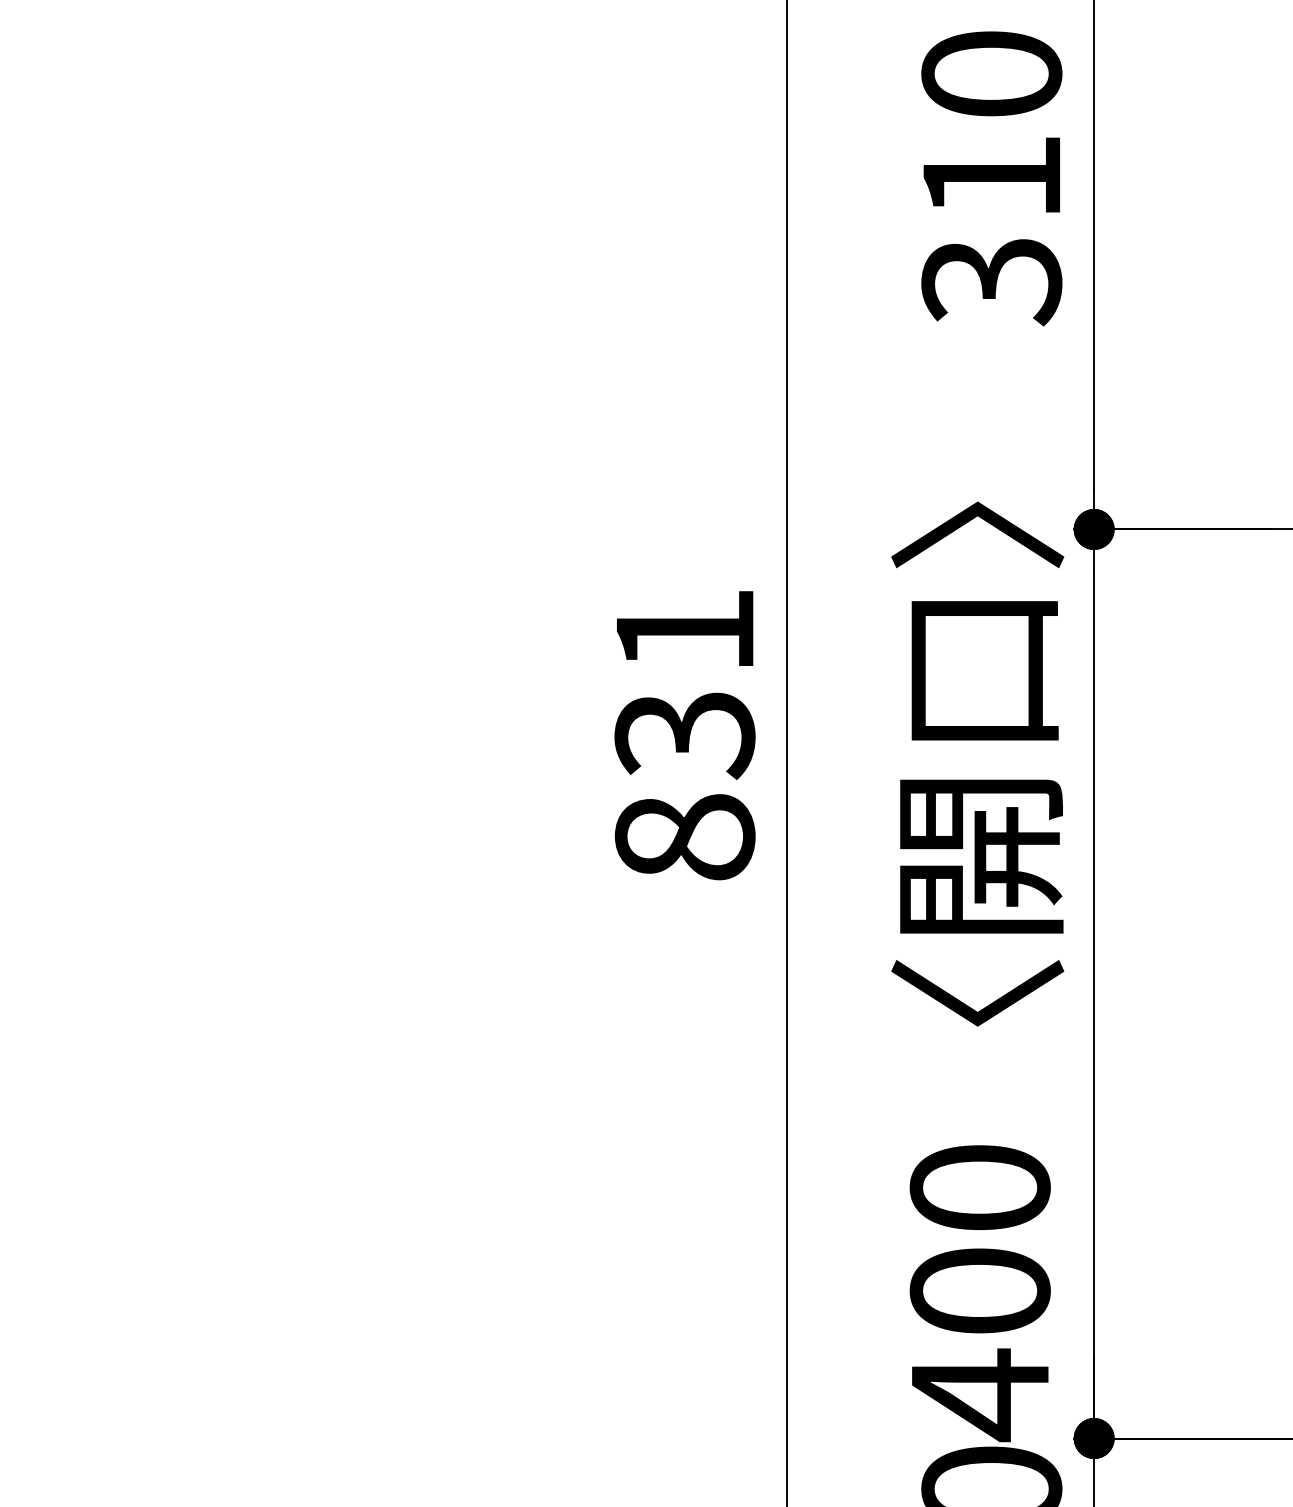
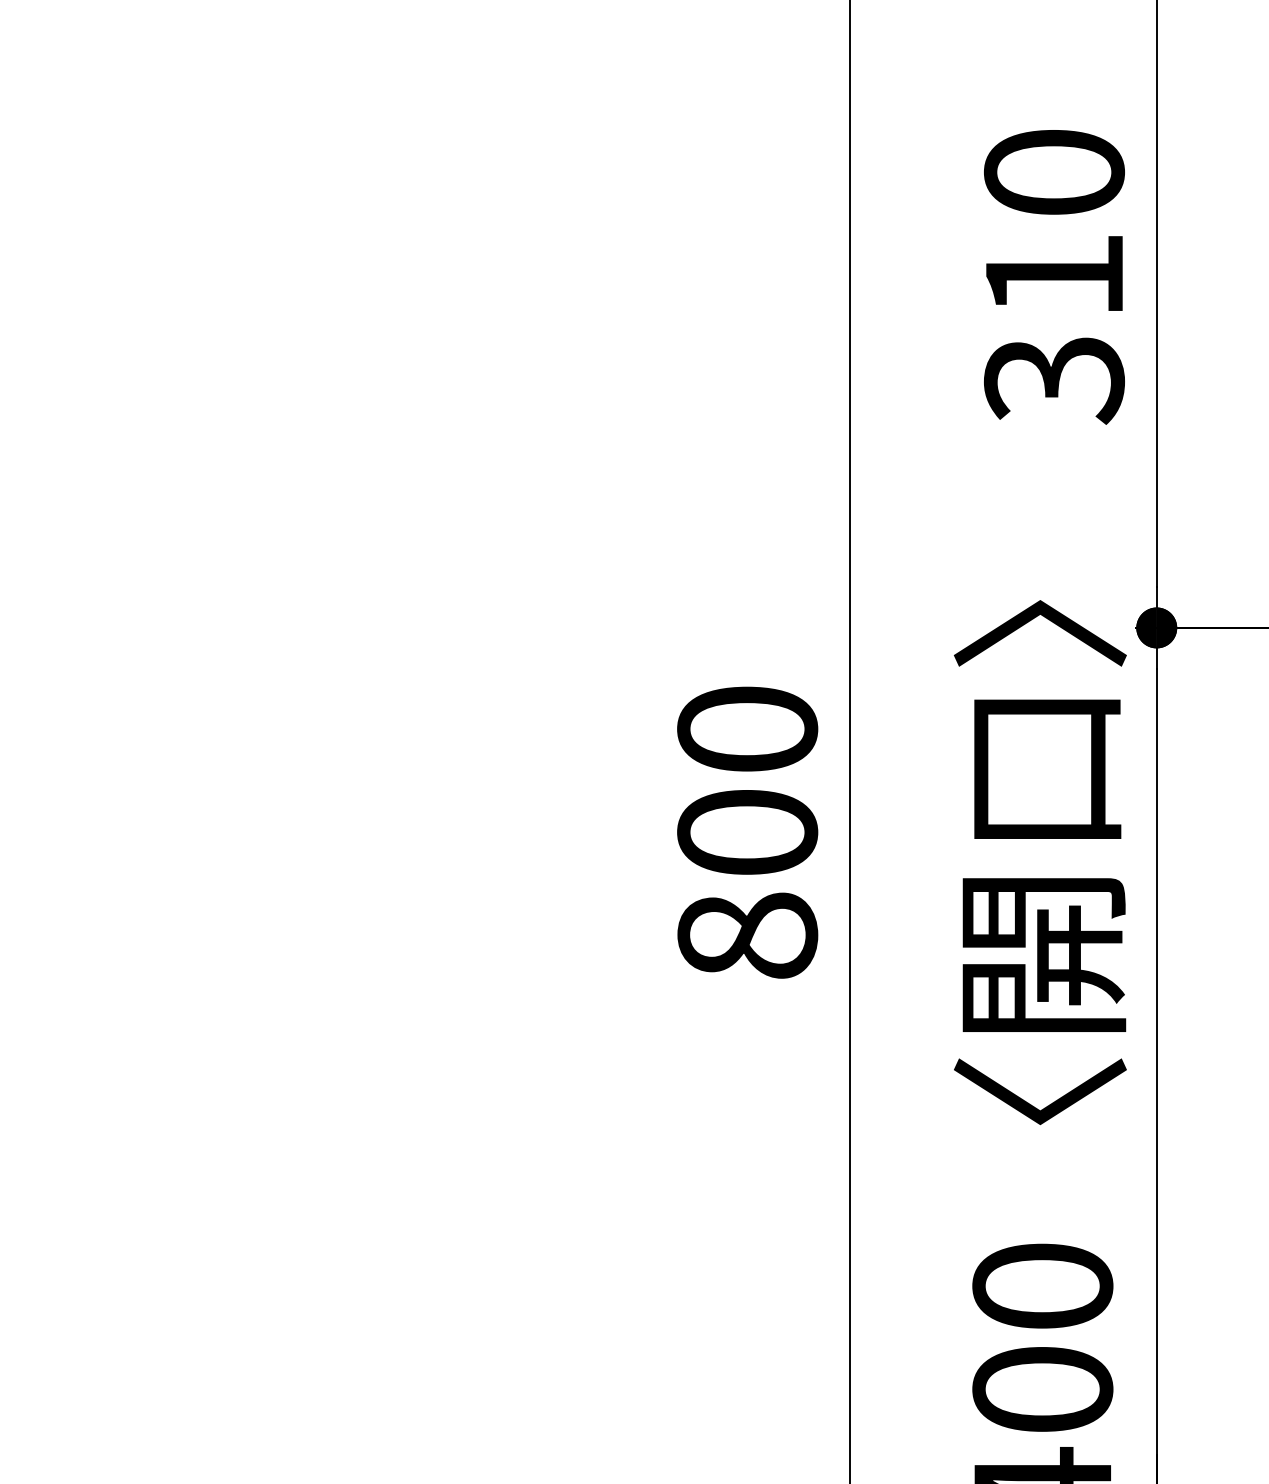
text: (684, 683) -> (747, 781), 831 -> 800

